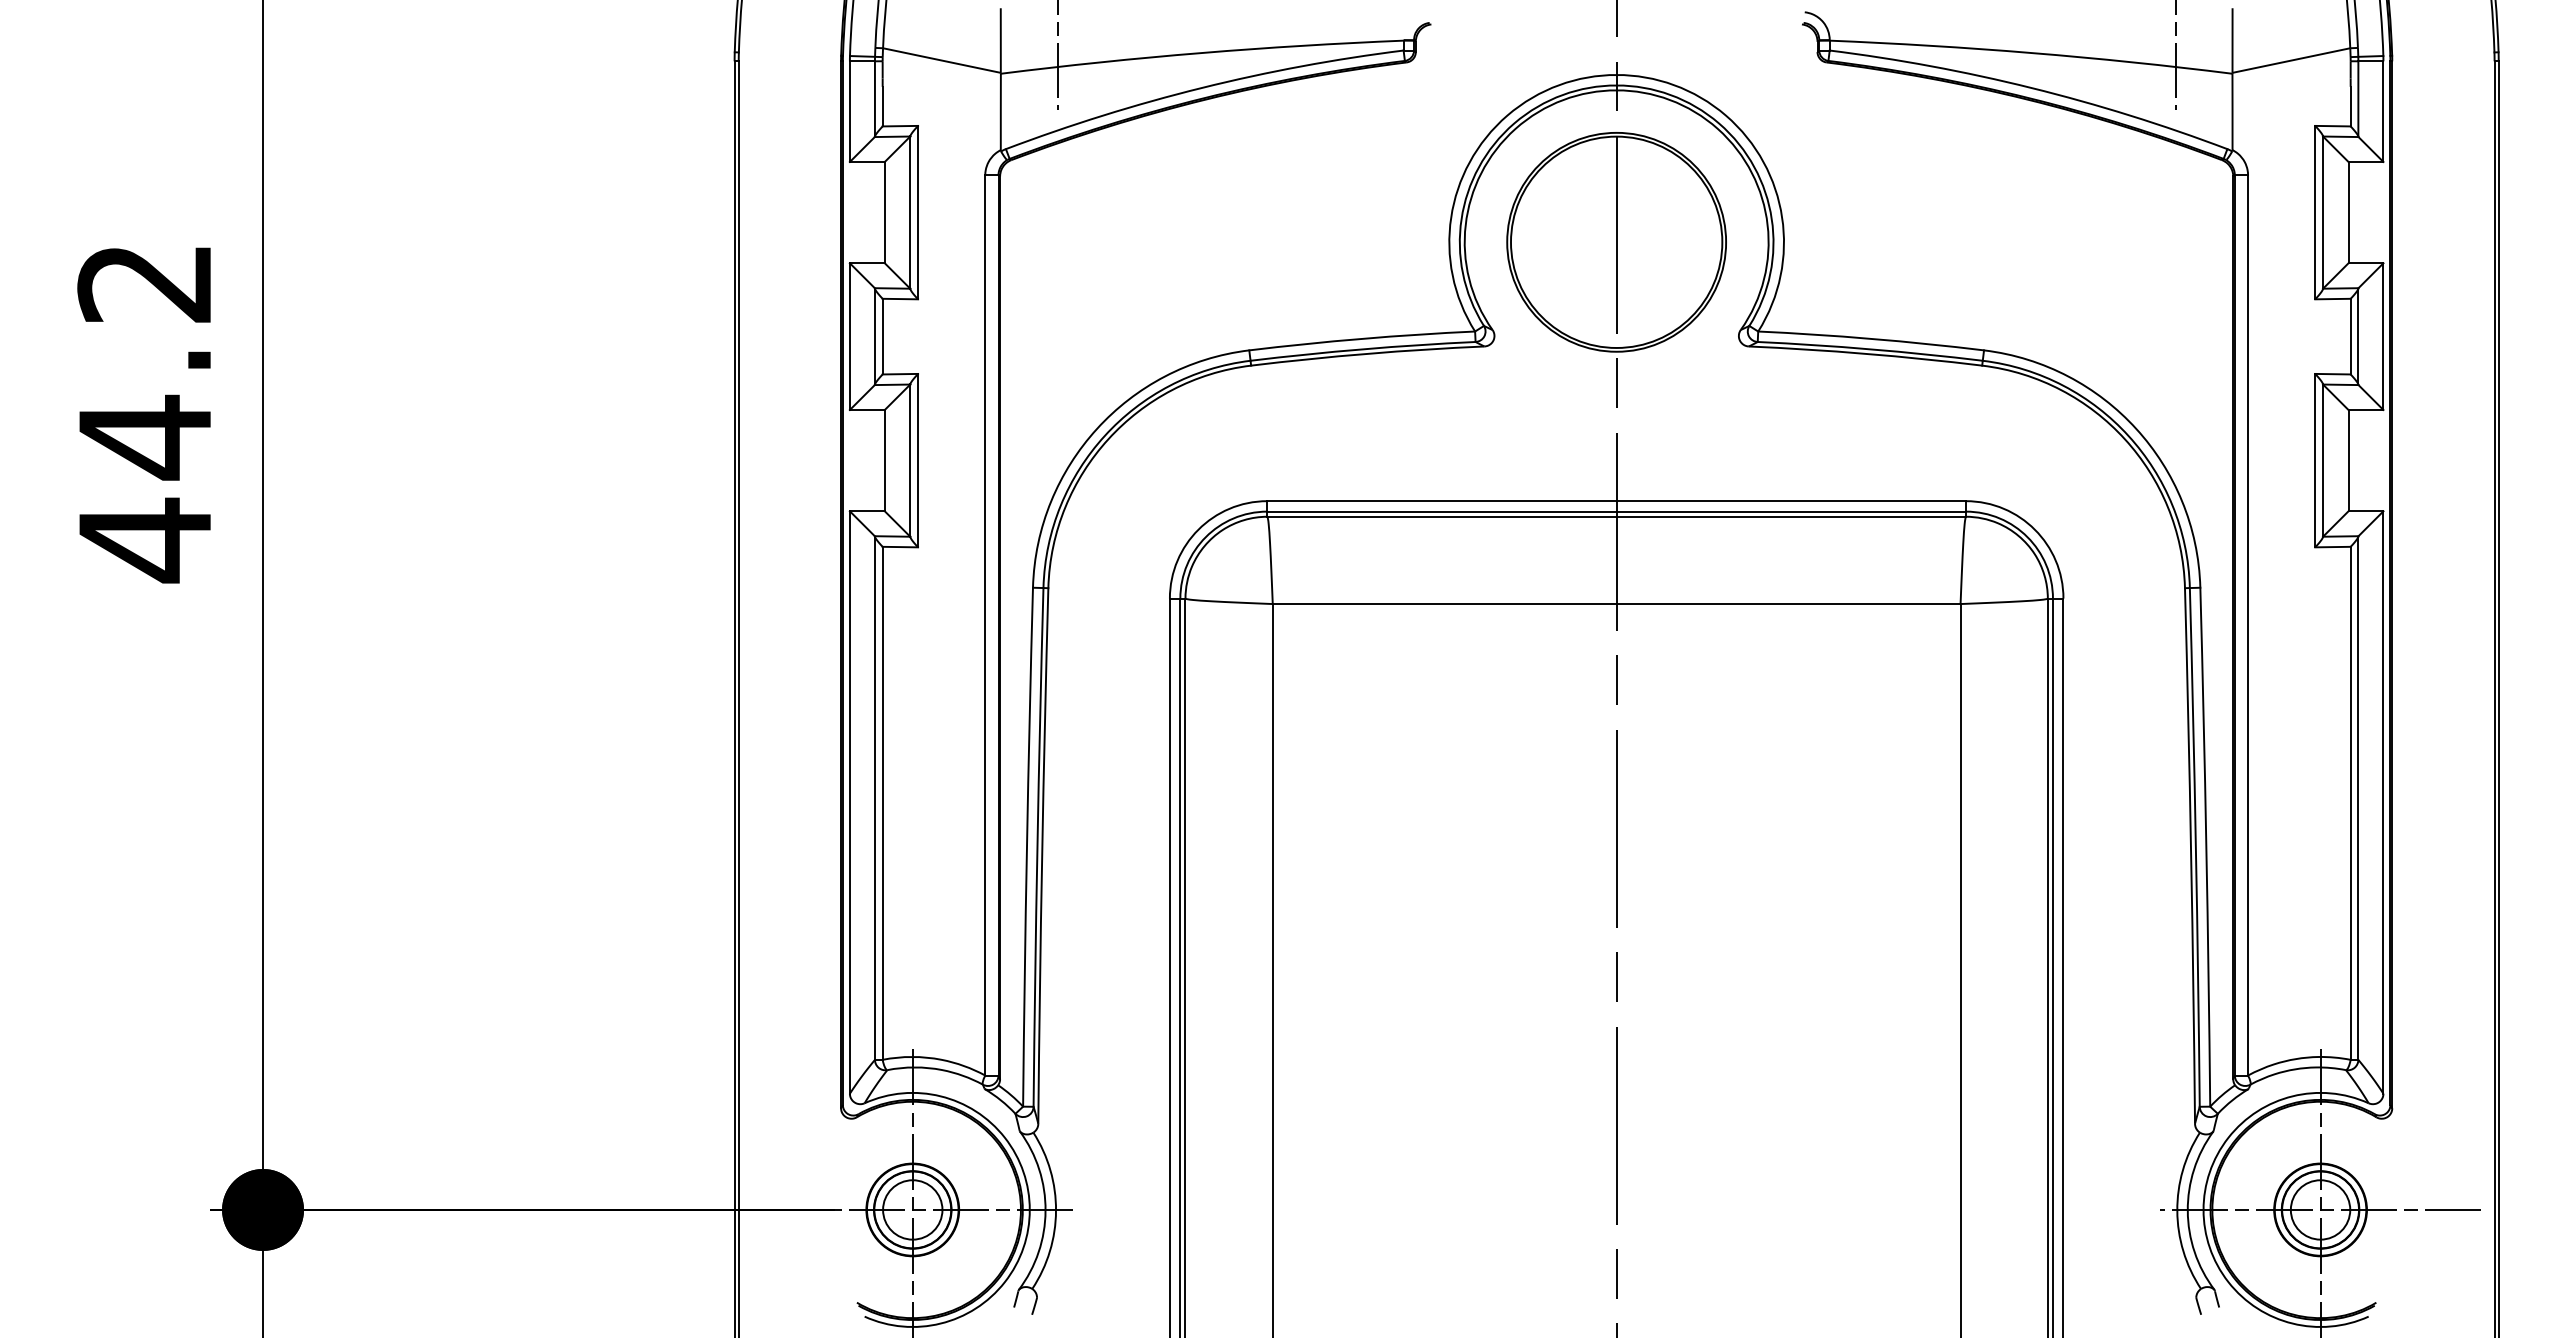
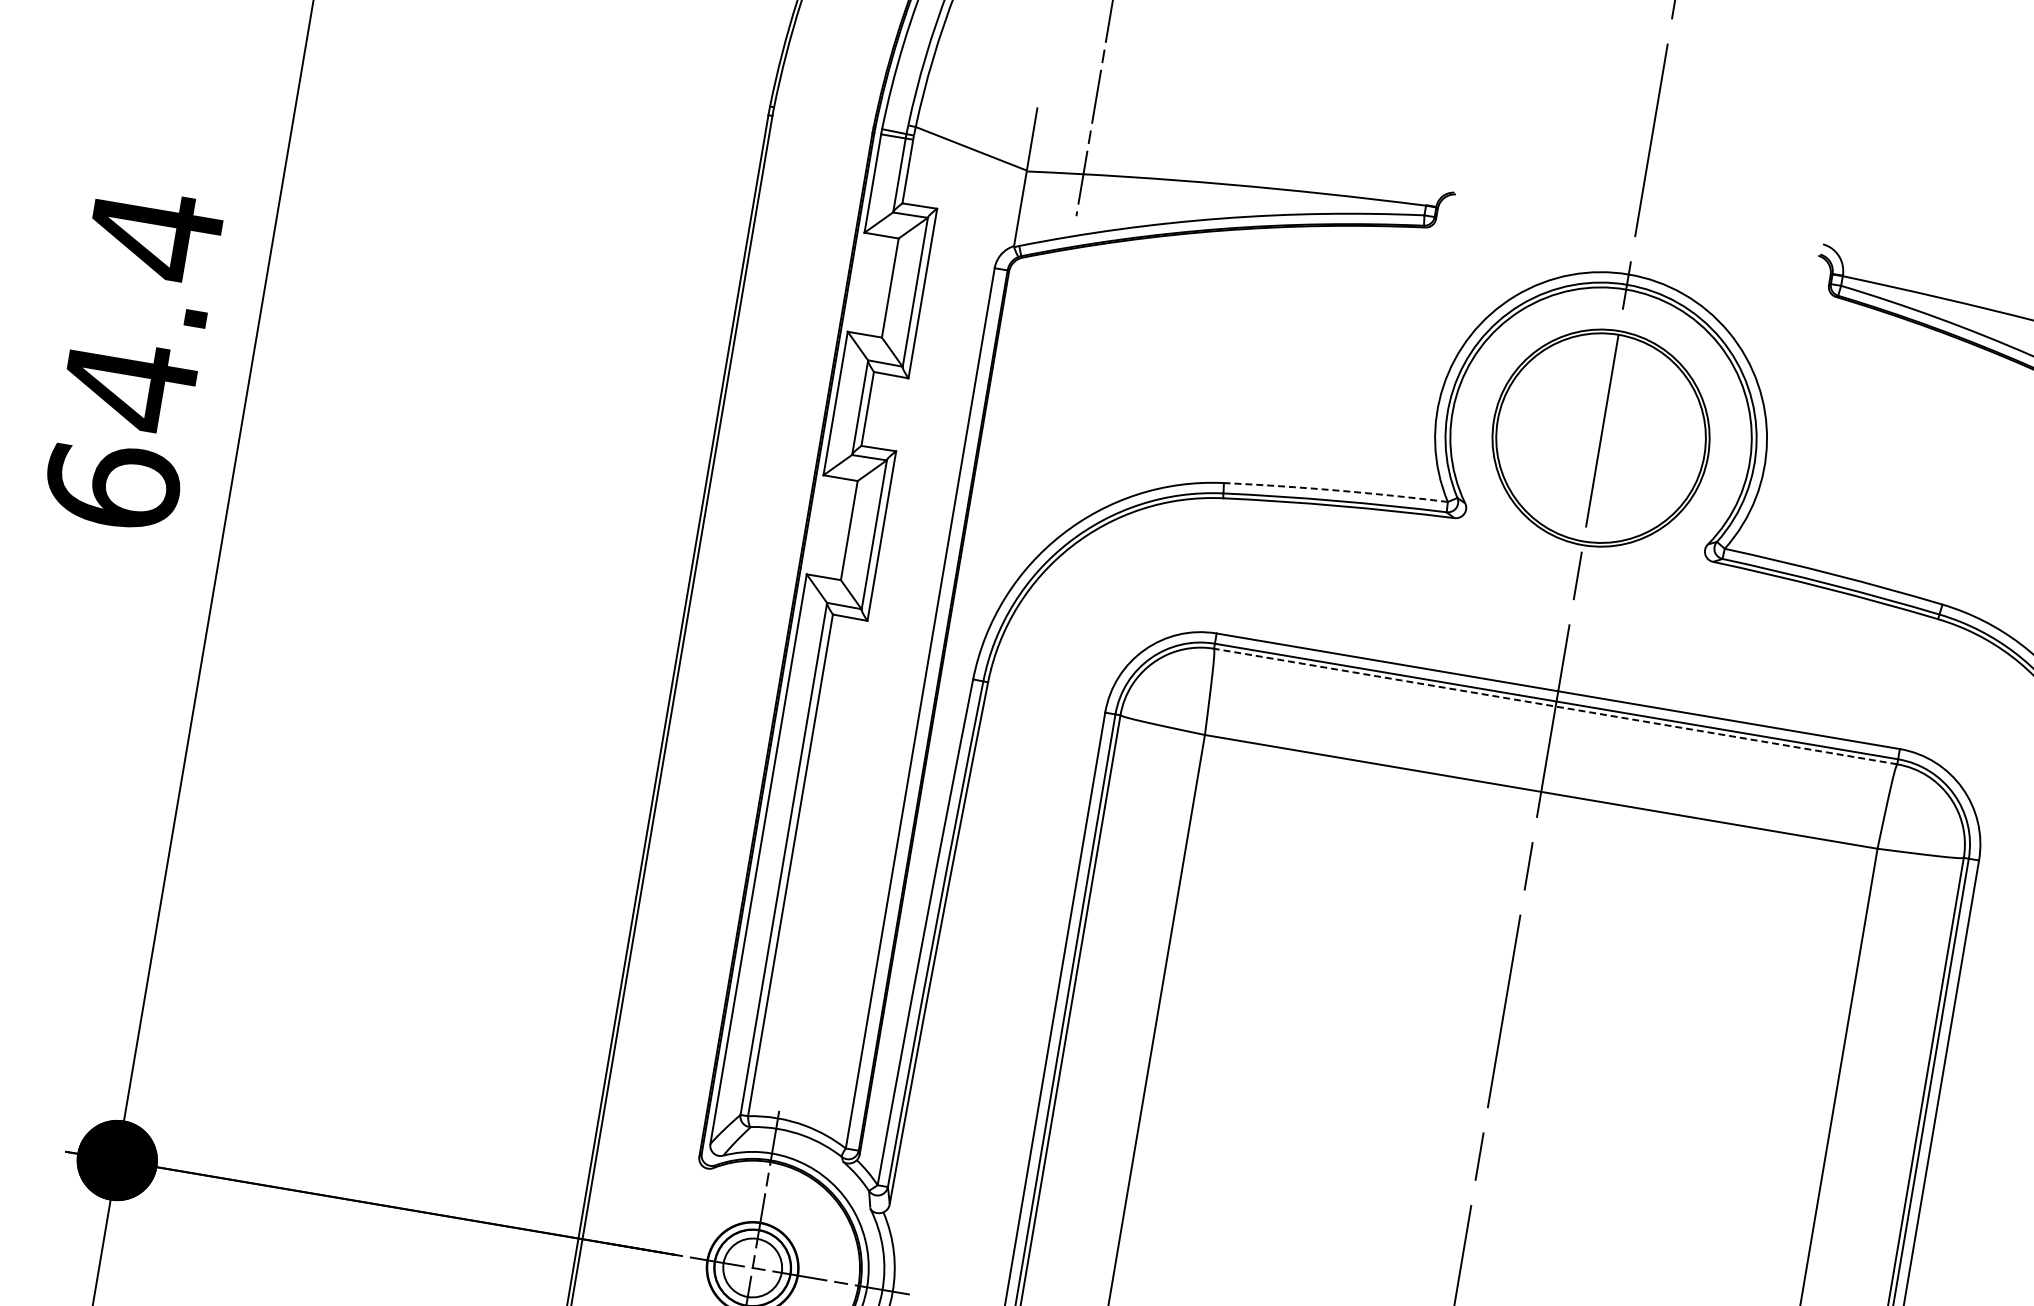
arc: (1362, 338) -> (1336, 490), solid -> dashed
text: (145, 411) -> (134, 360), 44.2 -> 64.4
line: (1616, 516) -> (1555, 706), solid -> dashed

